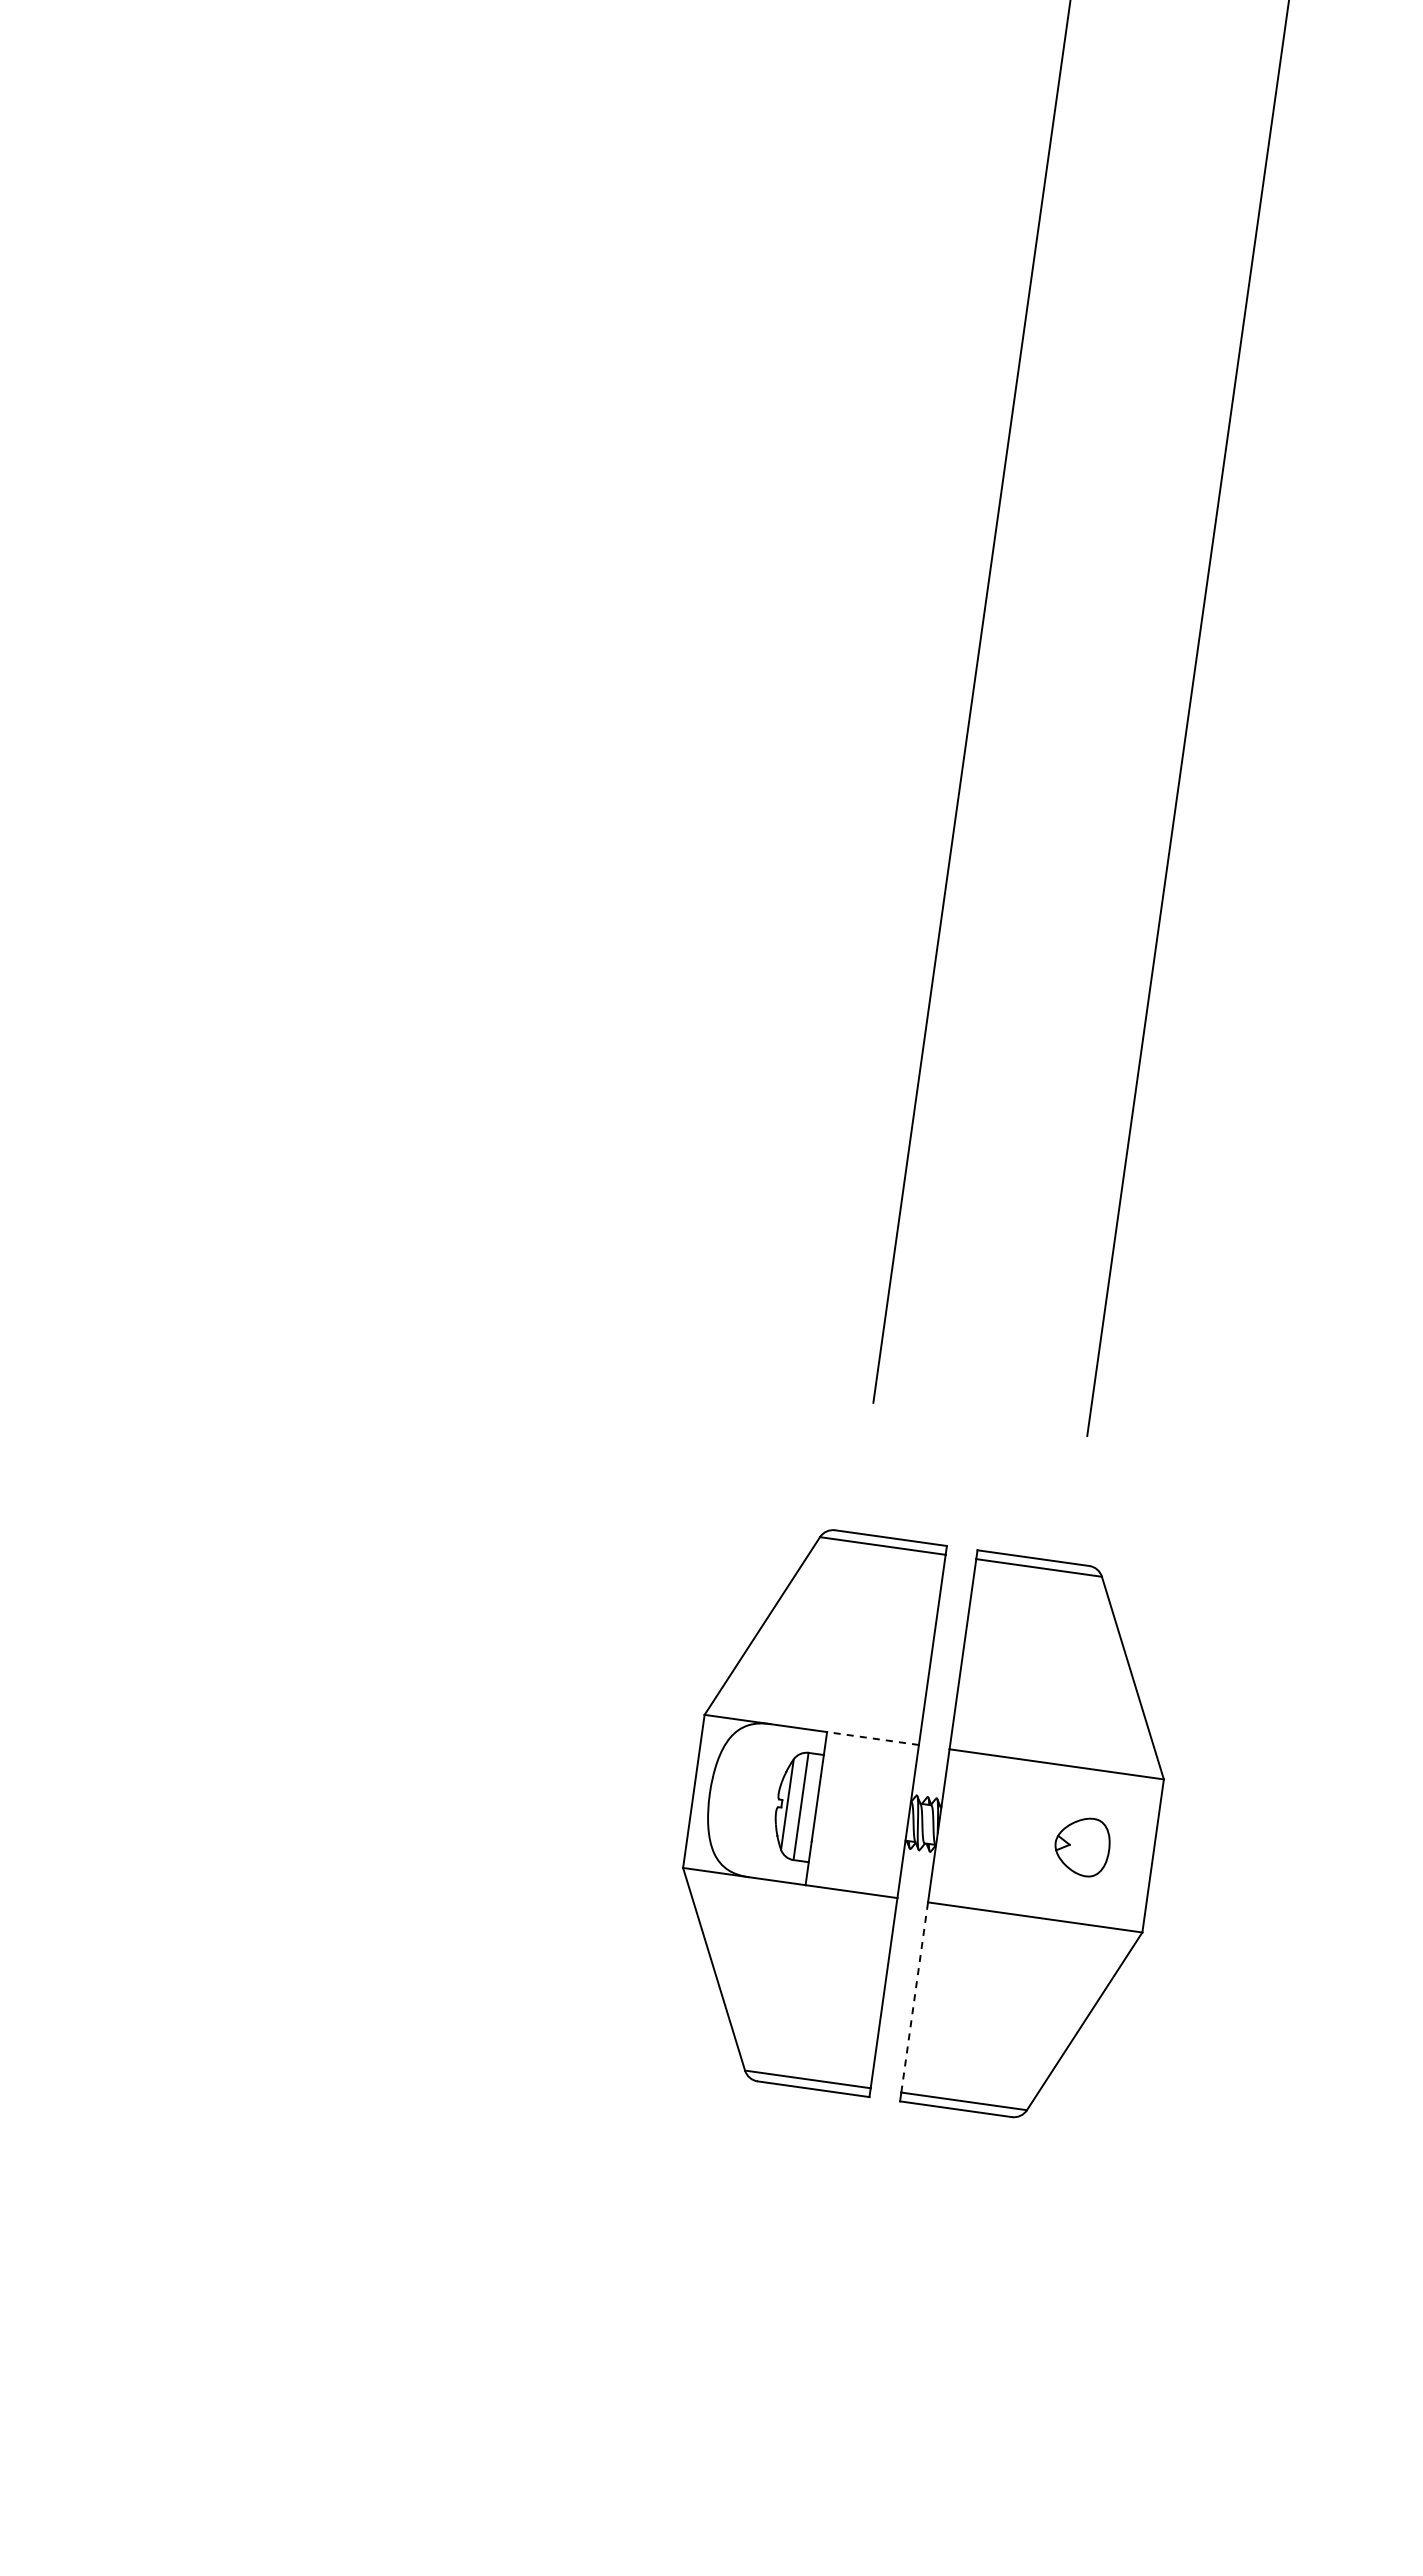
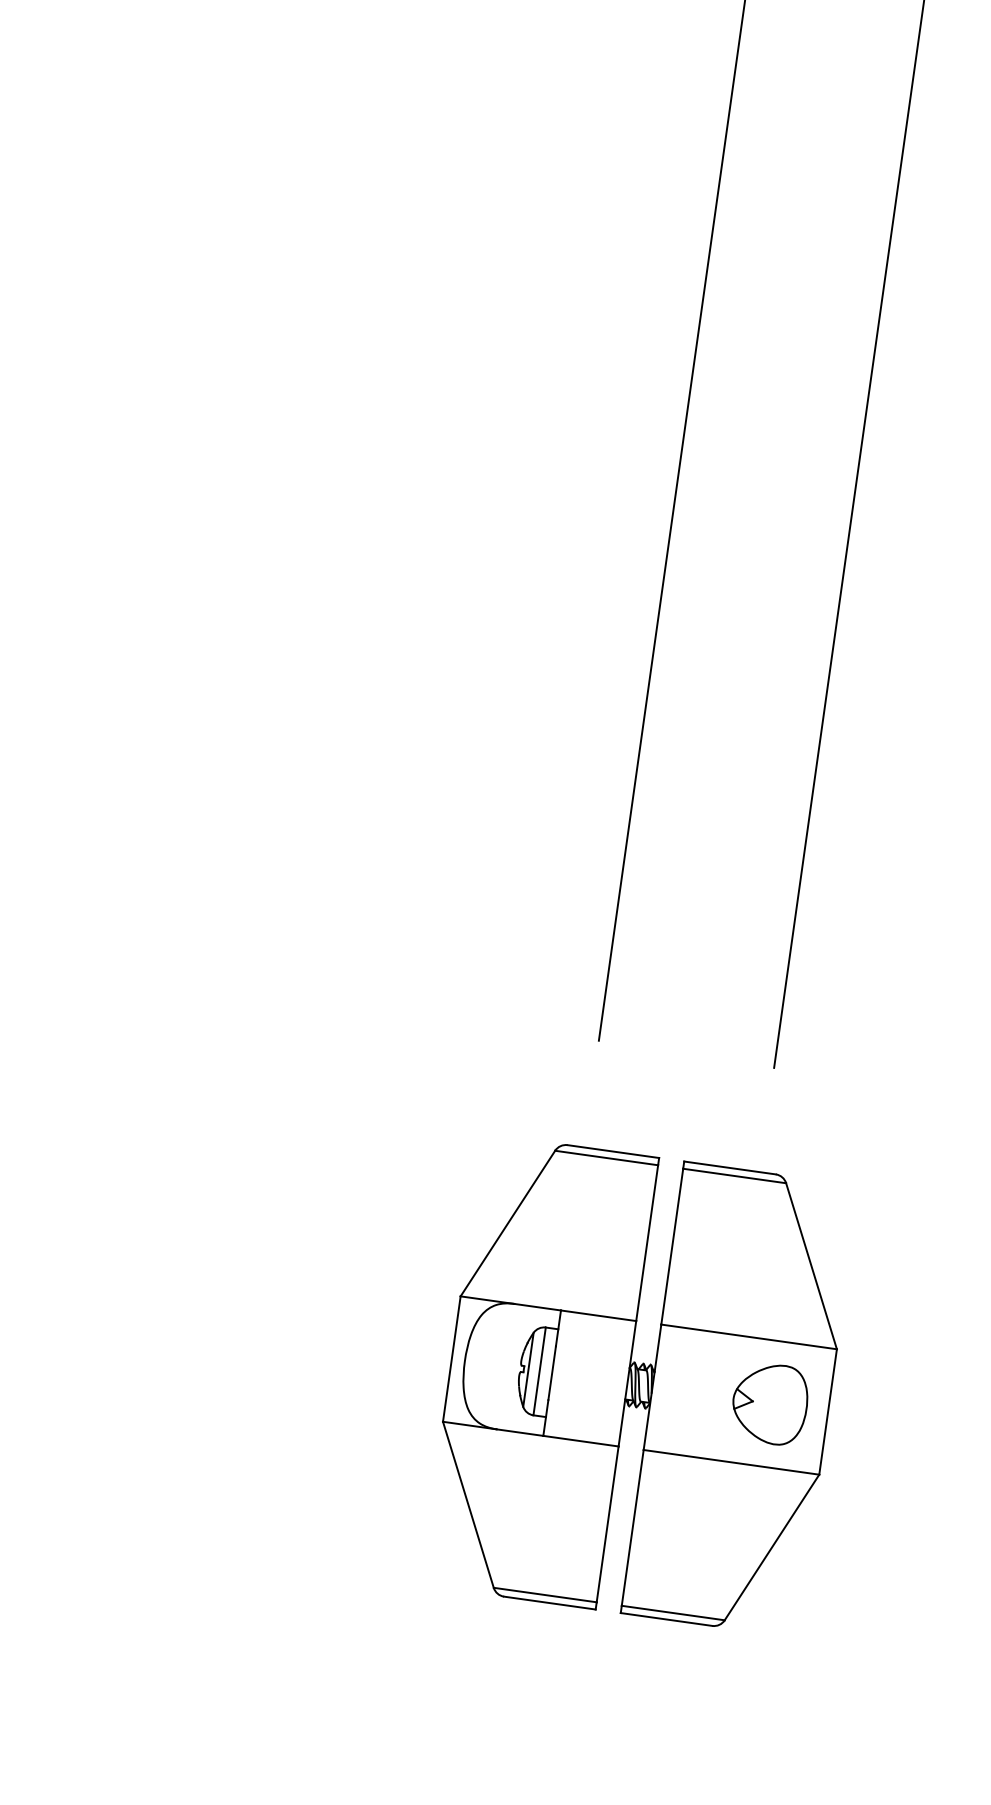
line: (872, 1738) -> (598, 1315), dashed -> solid
part: (1082, 1847) -> (770, 1405), size x1.67
line: (914, 1996) -> (632, 1527), dashed -> solid

